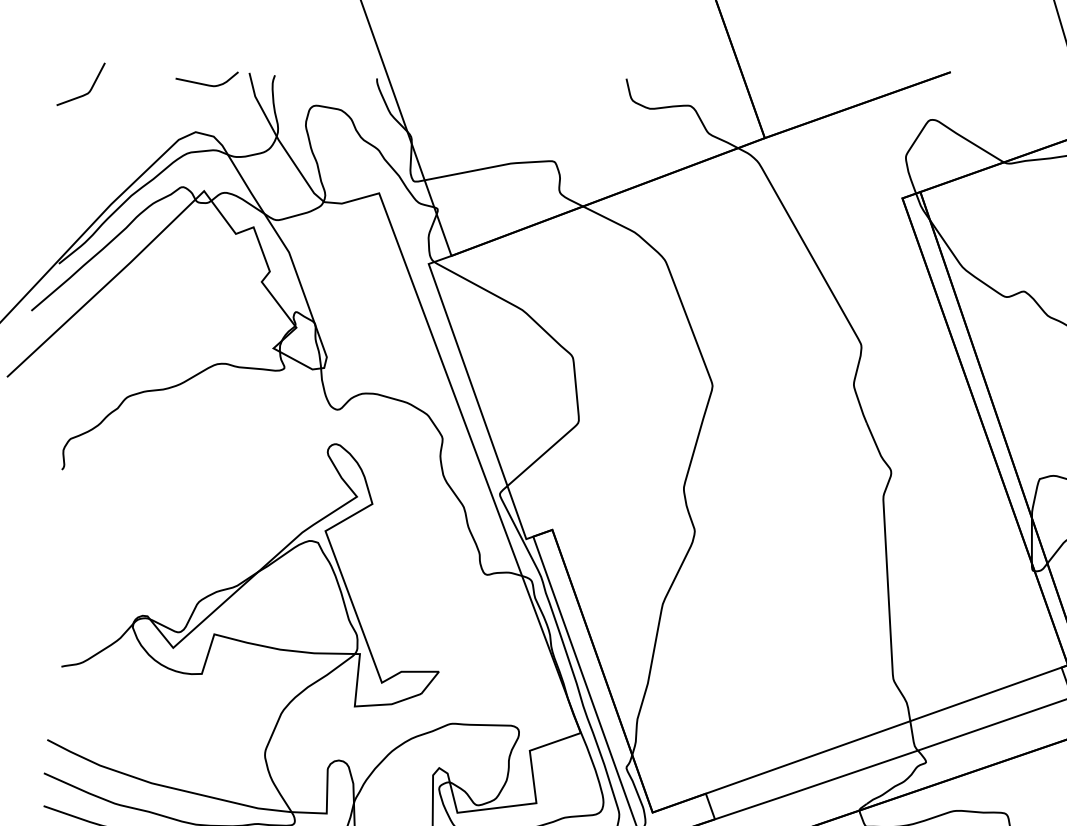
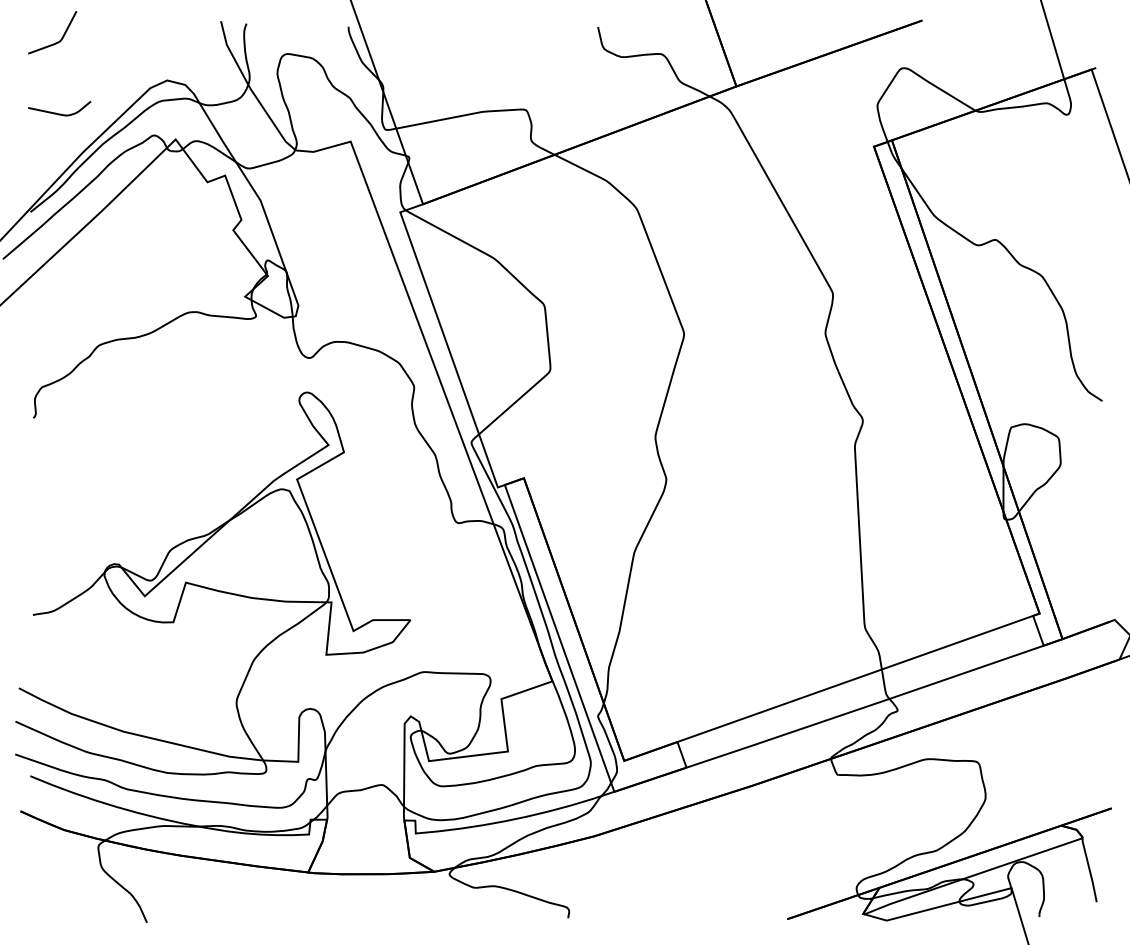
curve: (203, 83) -> (56, 112), moved

